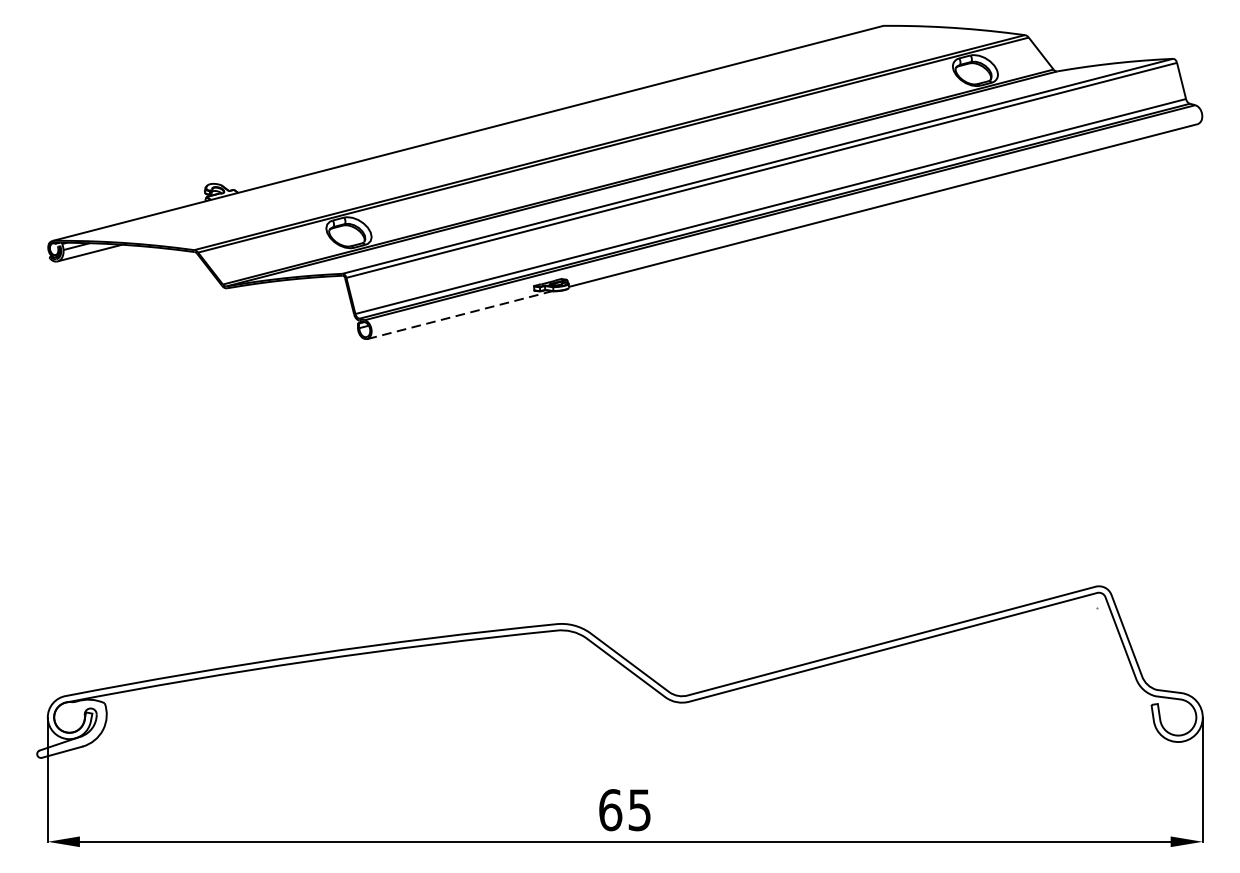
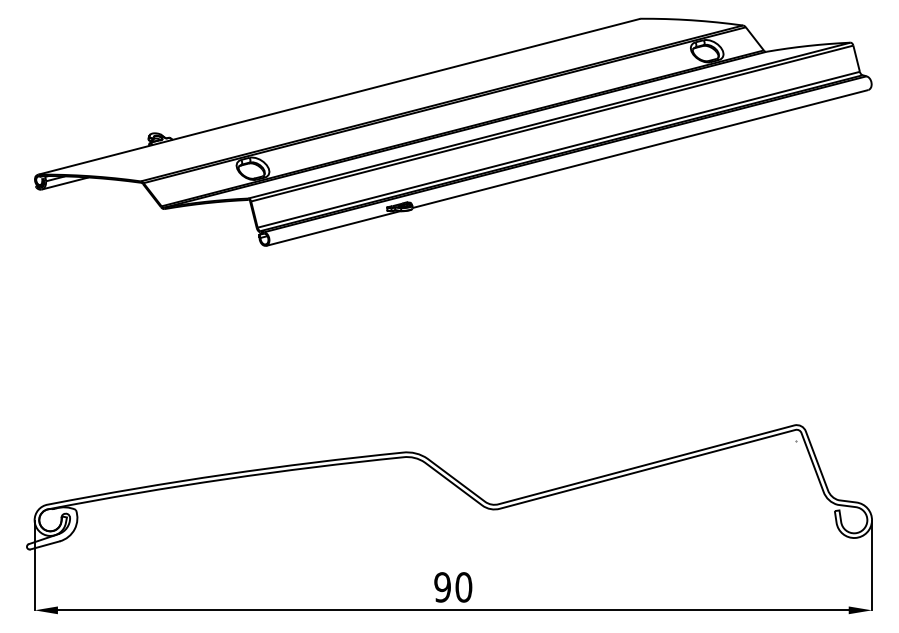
line: (460, 315) -> (333, 228), dashed -> solid
text: (625, 810) -> (453, 587), 65 -> 90

